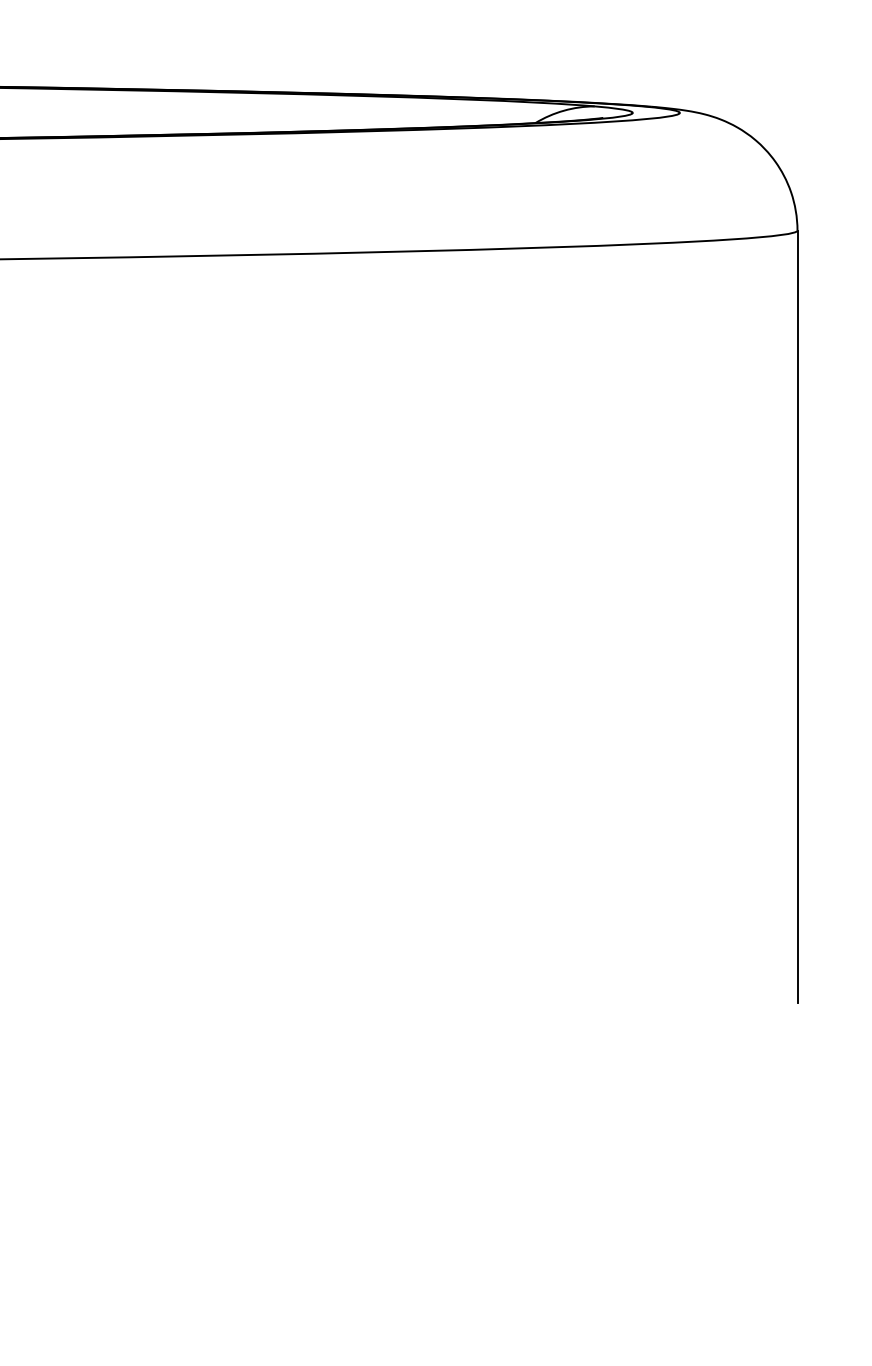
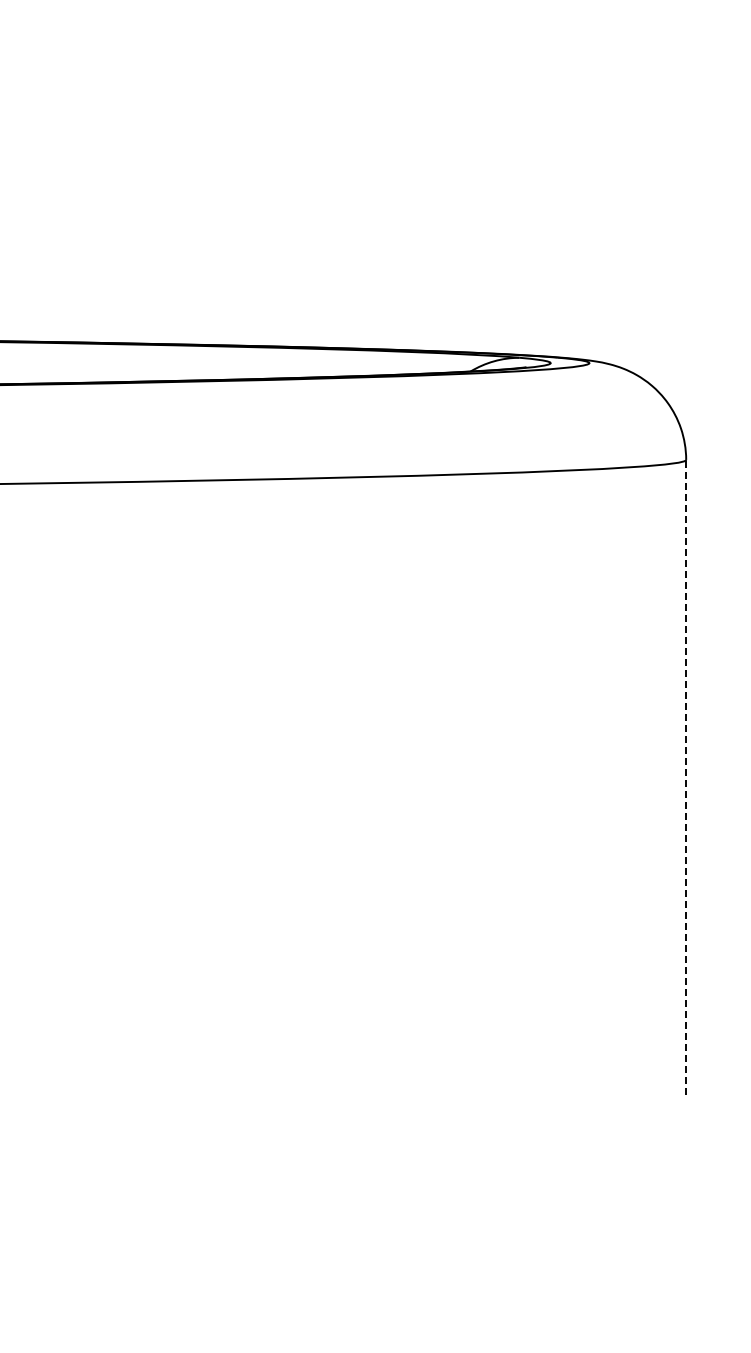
line: (797, 616) -> (686, 777), solid -> dashed

